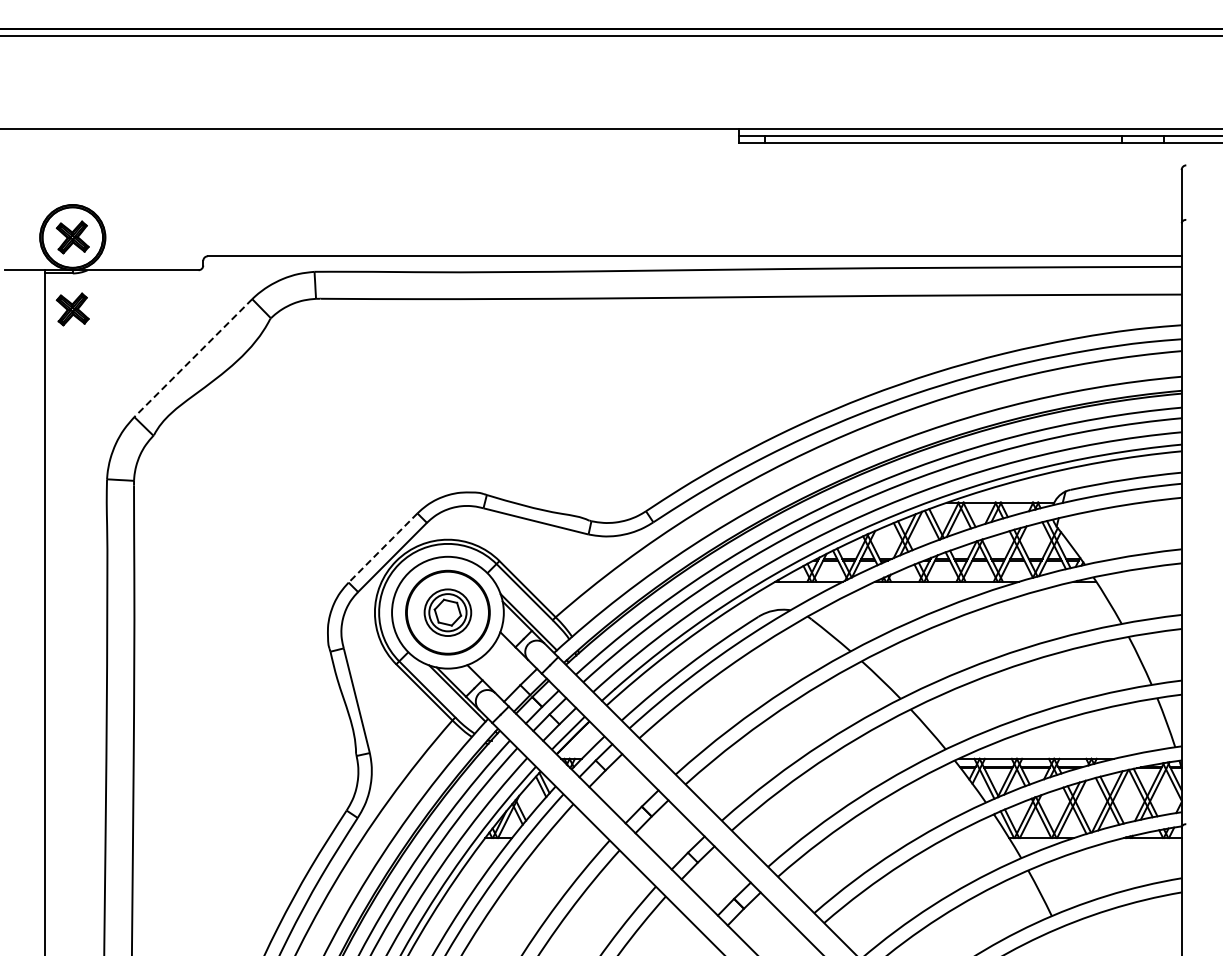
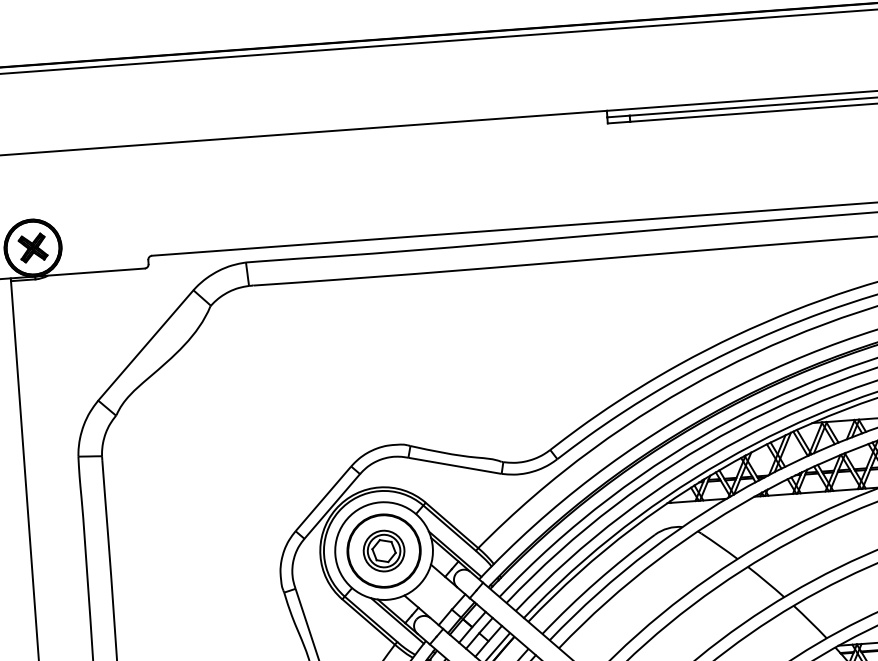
part: (72, 309) -> (37, 310), removed
line: (192, 358) -> (145, 345), dashed -> solid
line: (383, 548) -> (323, 499), dashed -> solid

